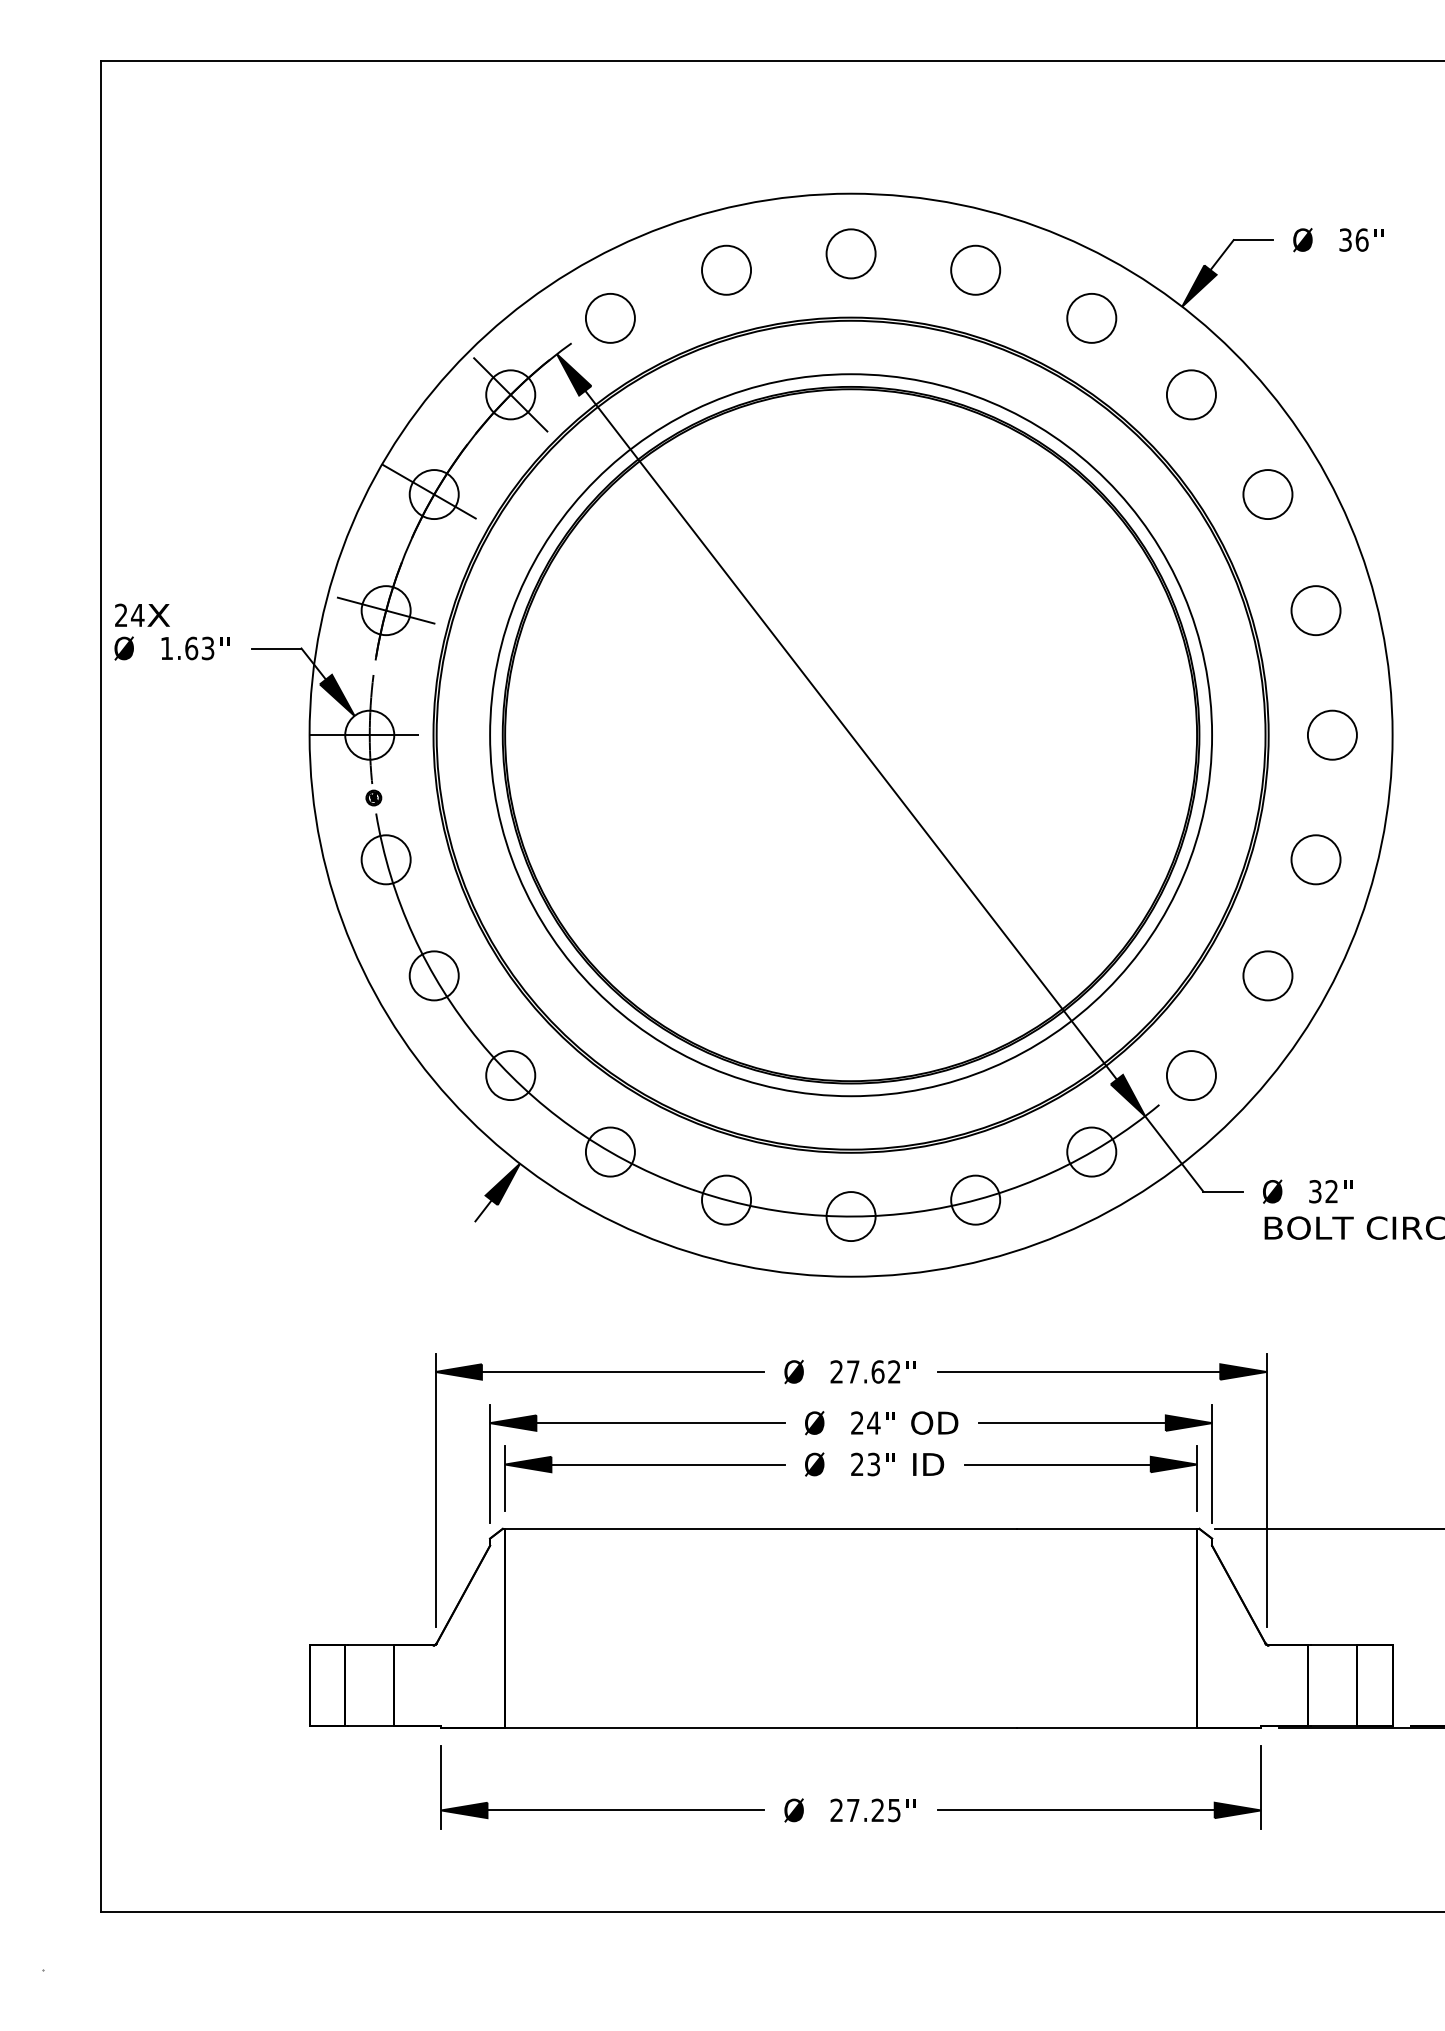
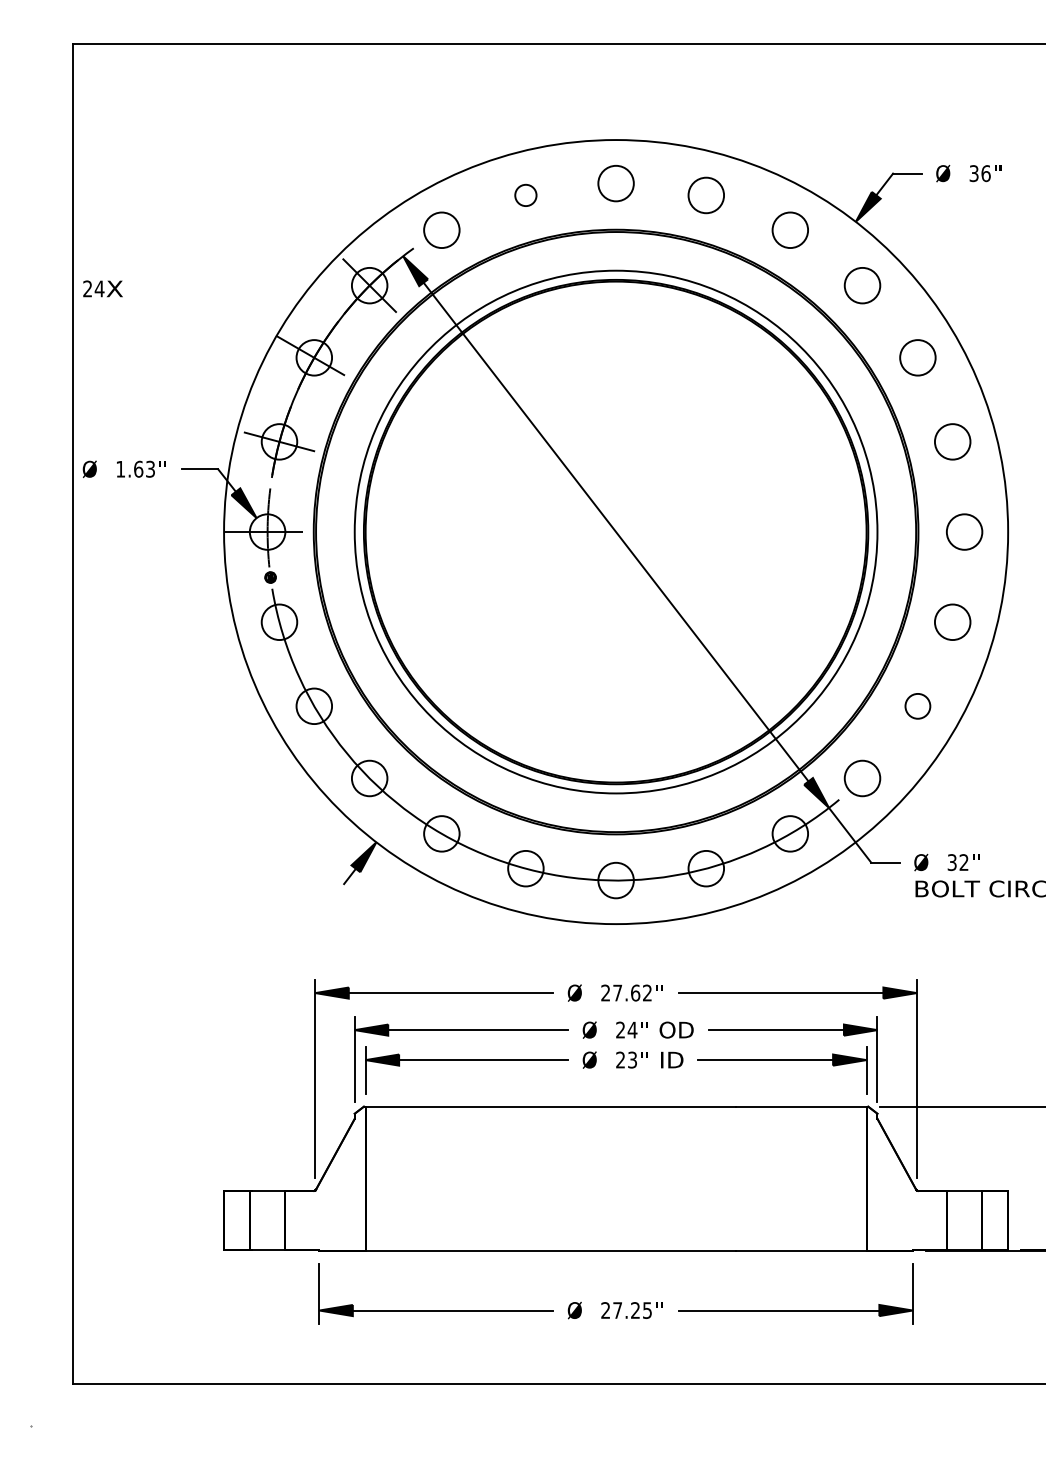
circle: (726, 269) -> (525, 194), size x0.6
text: (142, 614) -> (103, 288), moved
circle: (1267, 975) -> (917, 706), size x0.7

